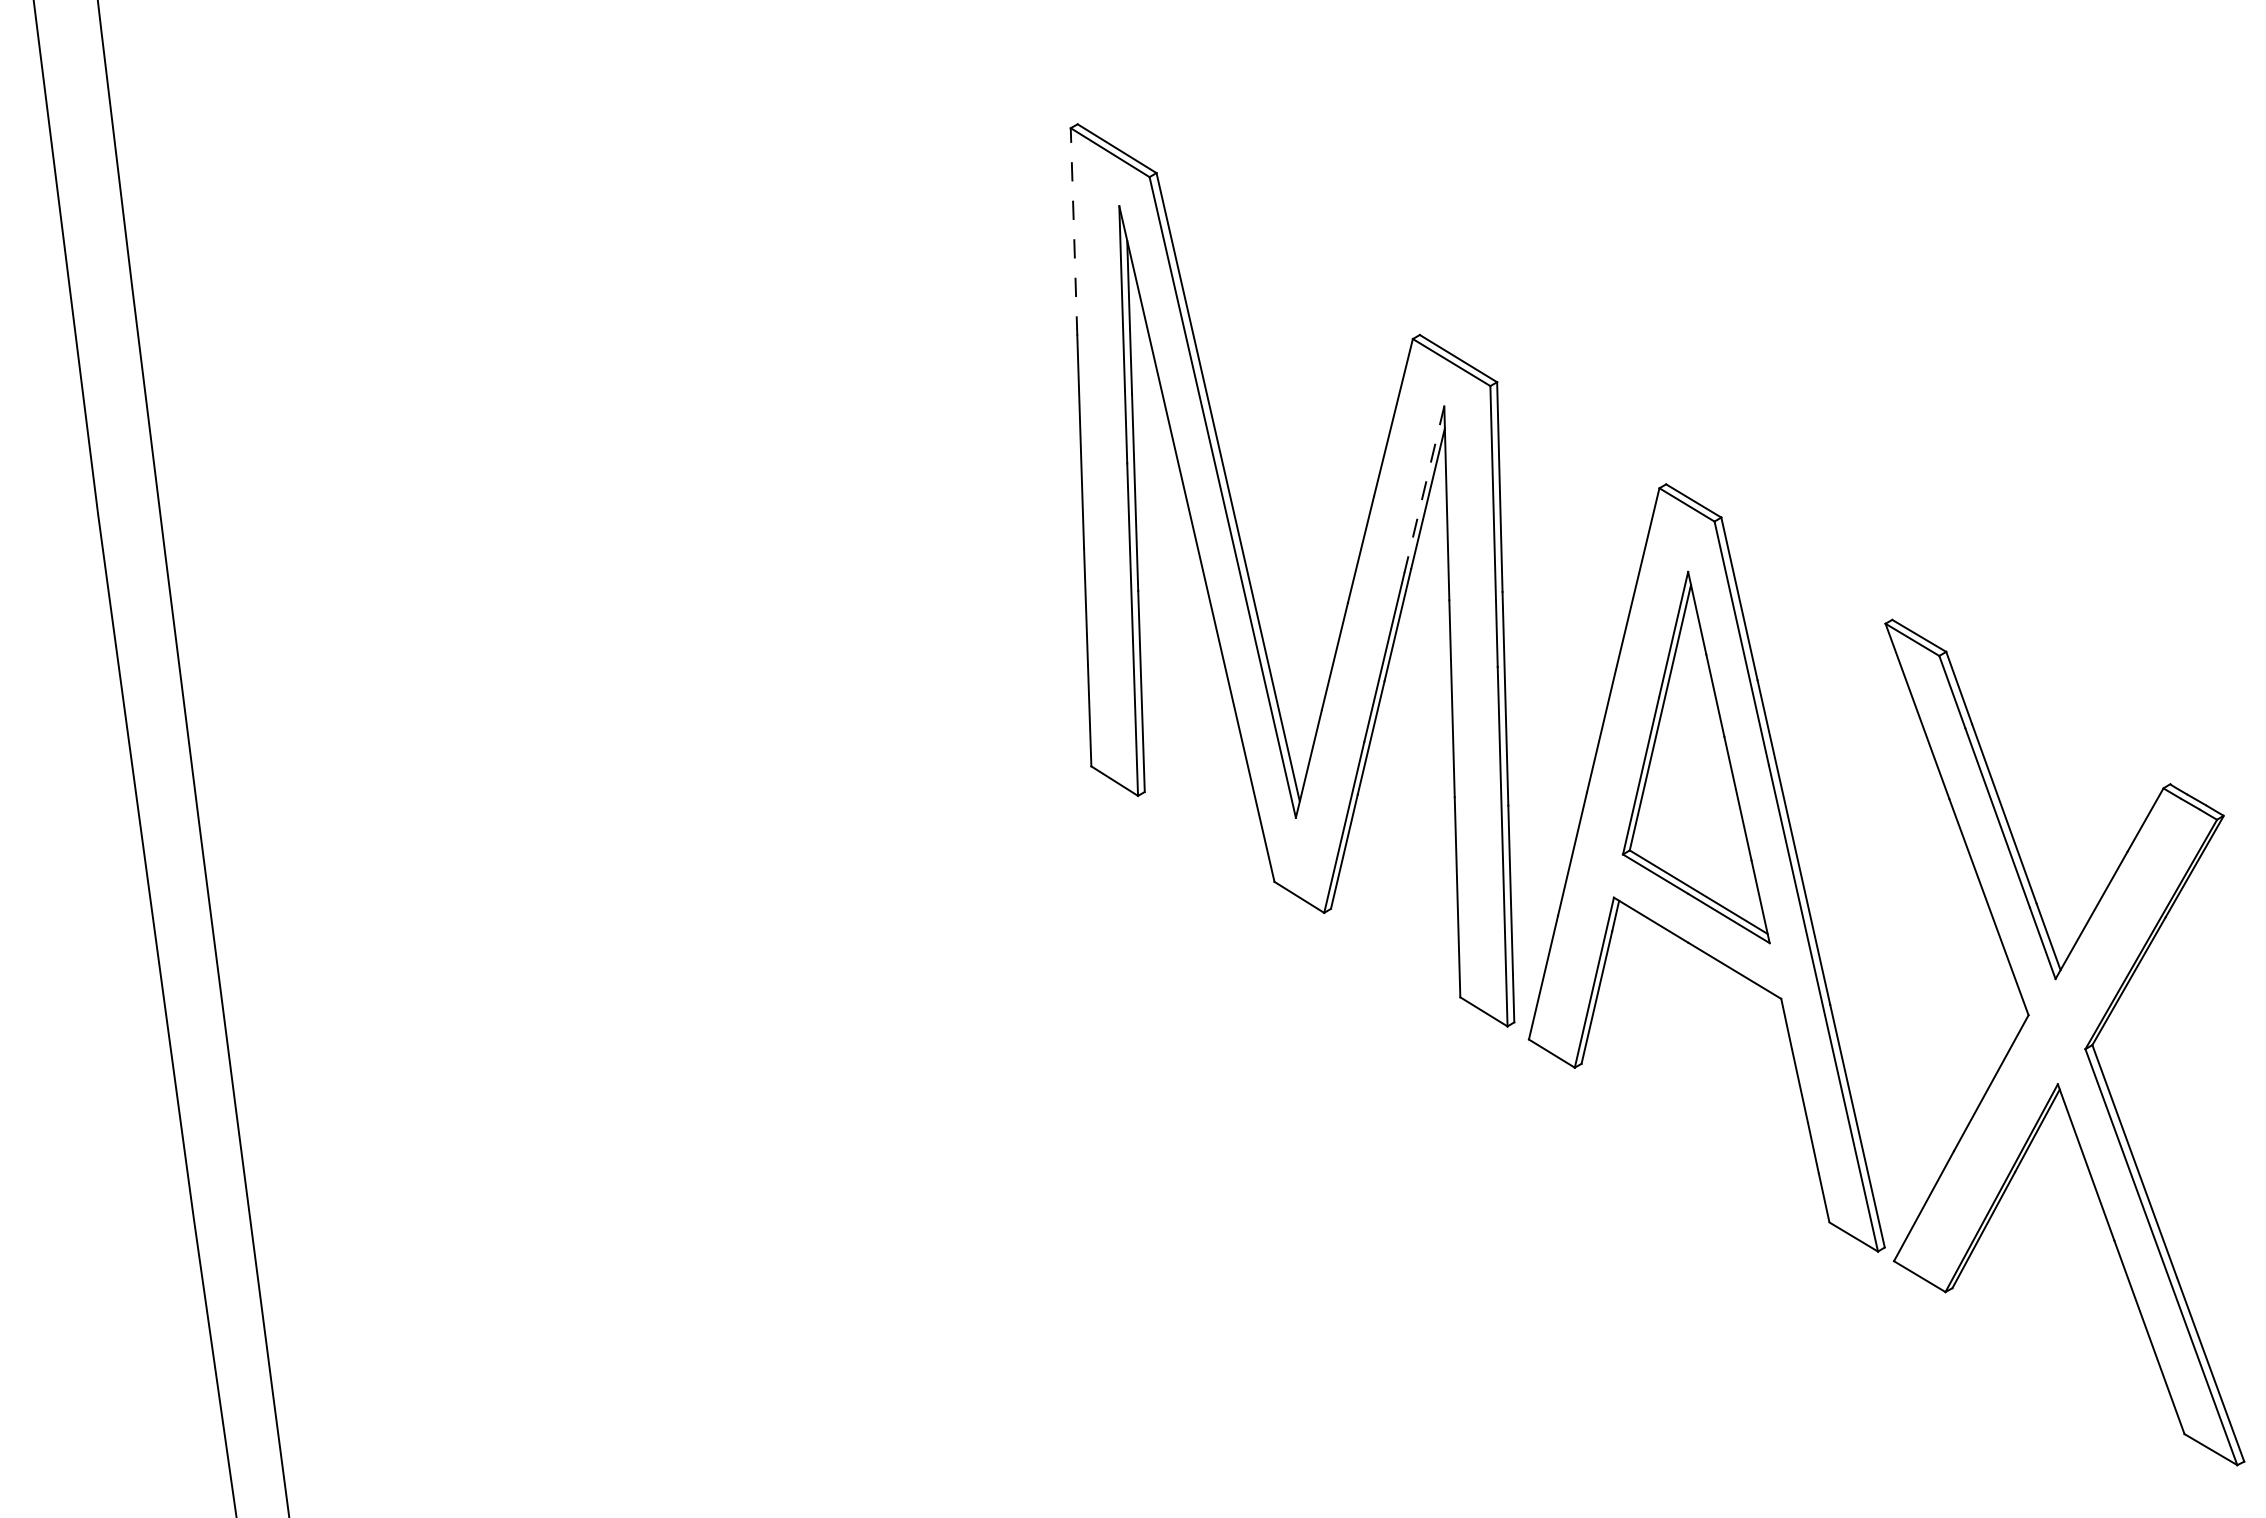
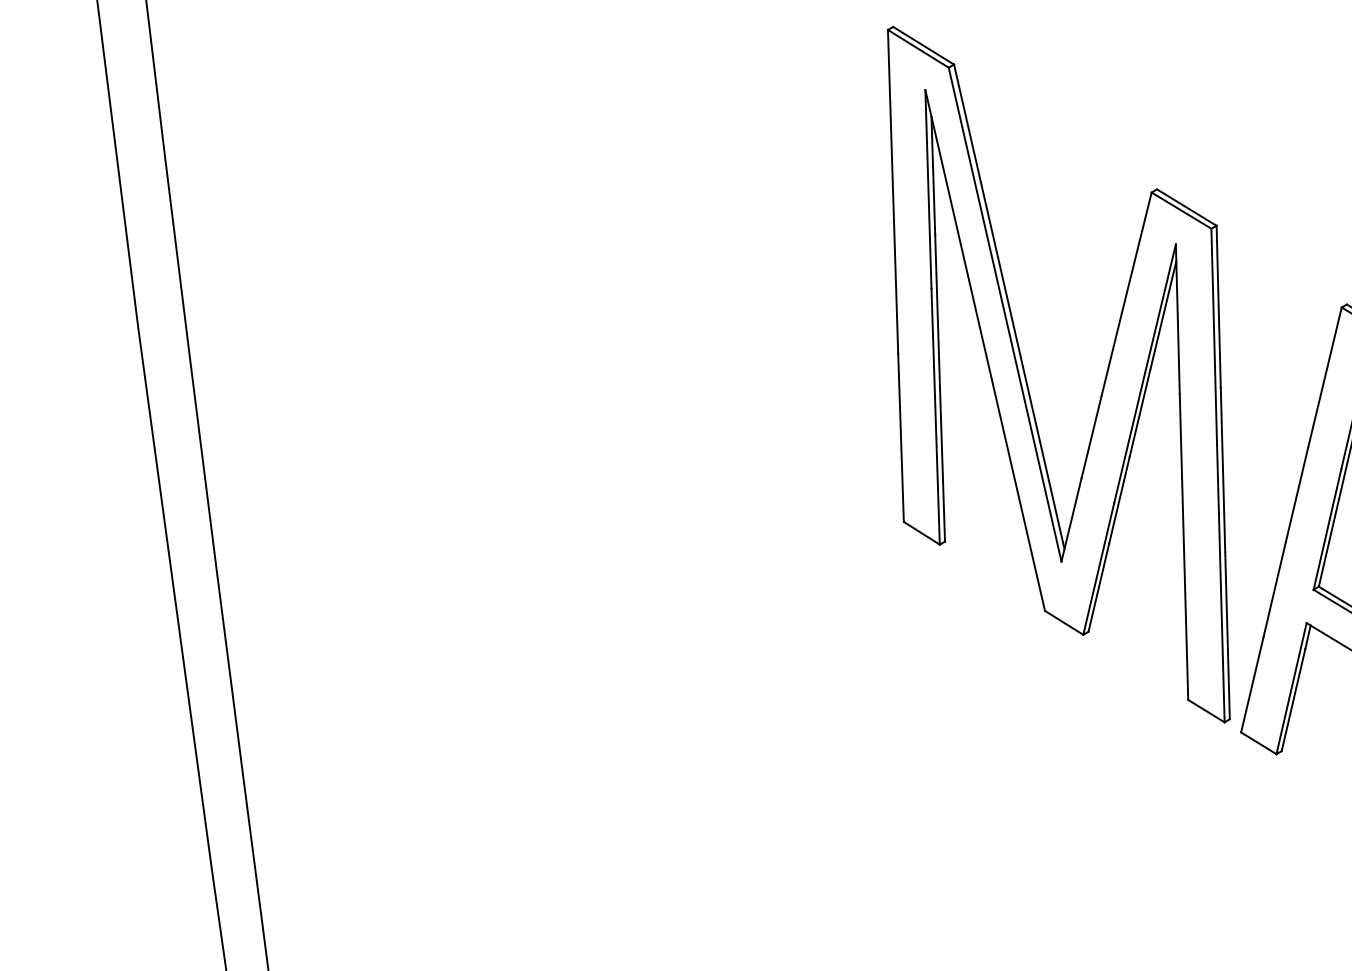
line: (1074, 231) -> (890, 109), dashed -> solid
line: (1424, 489) -> (1160, 308), dashed -> solid

